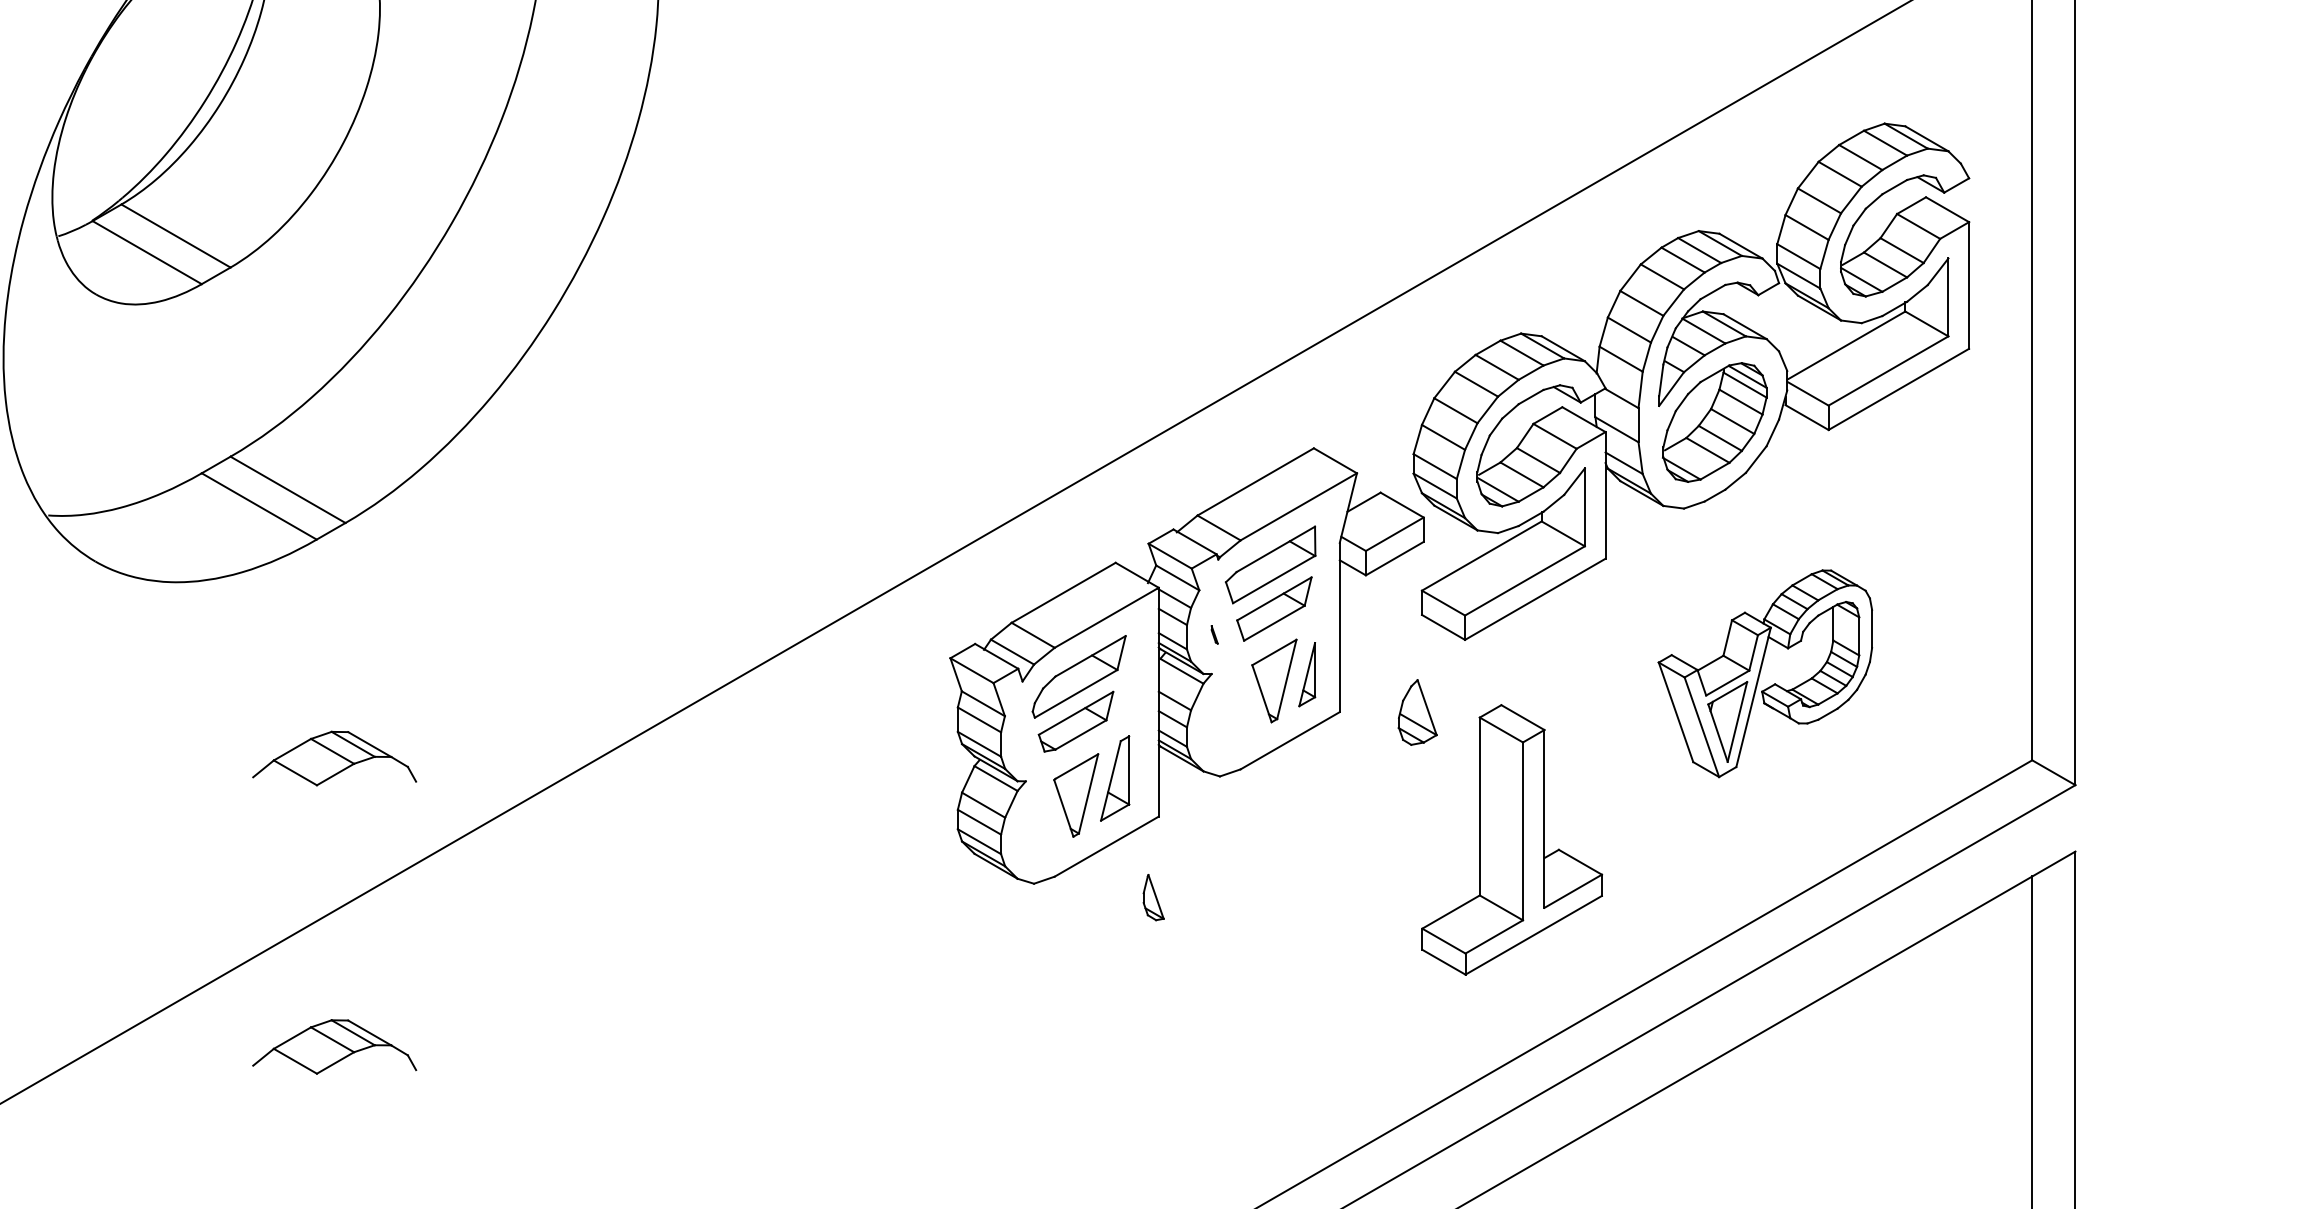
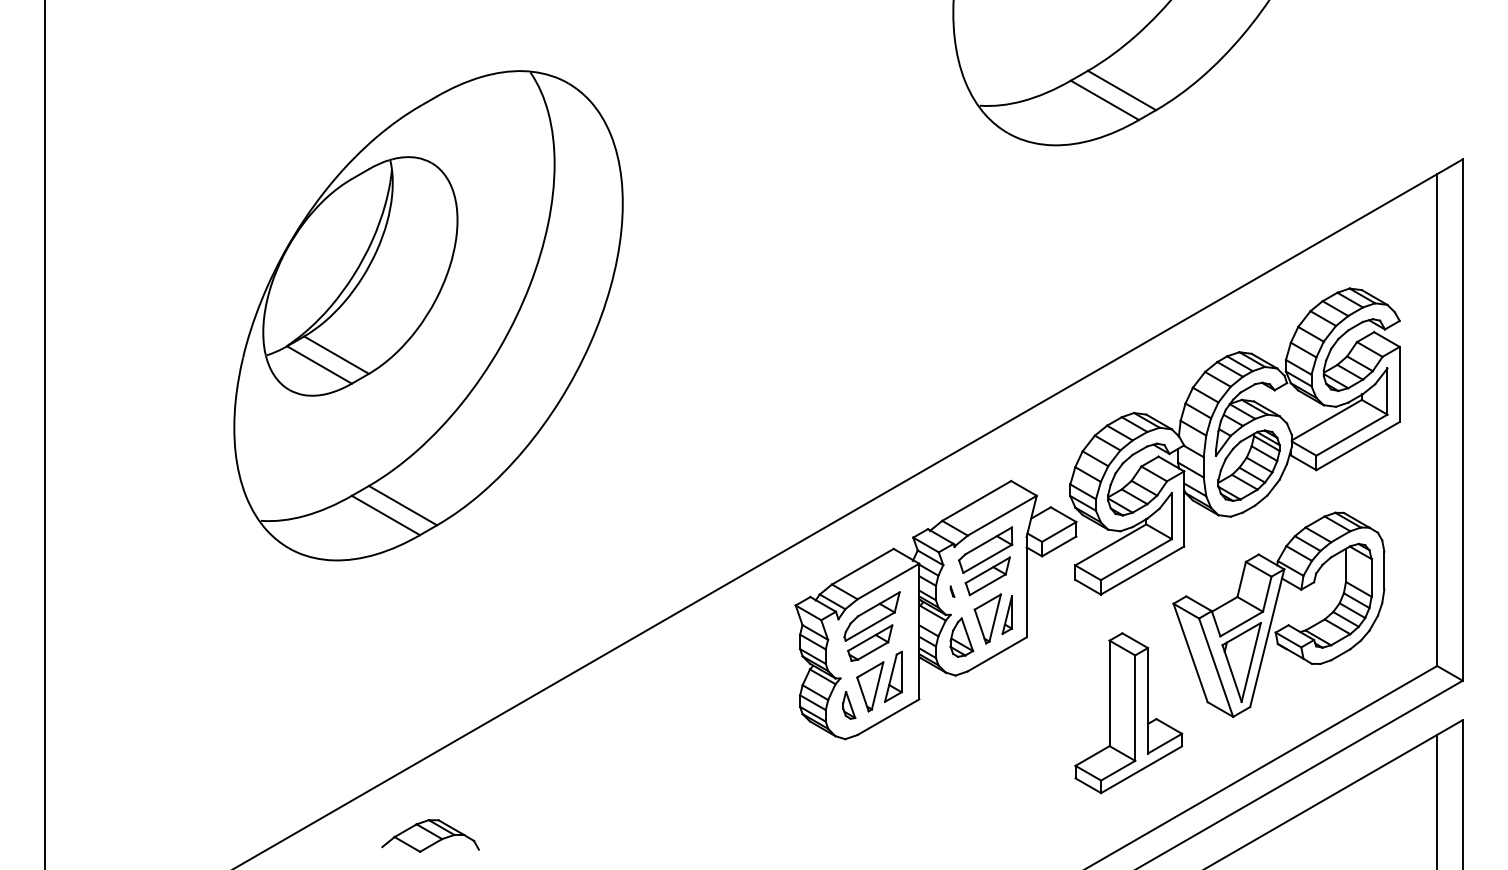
part: (1764, 673) -> (1278, 614), size x1.67
part: (1417, 712) -> (961, 637), moved
part: (334, 757) -> (430, 664), removed
part: (1154, 897) -> (849, 705), moved

